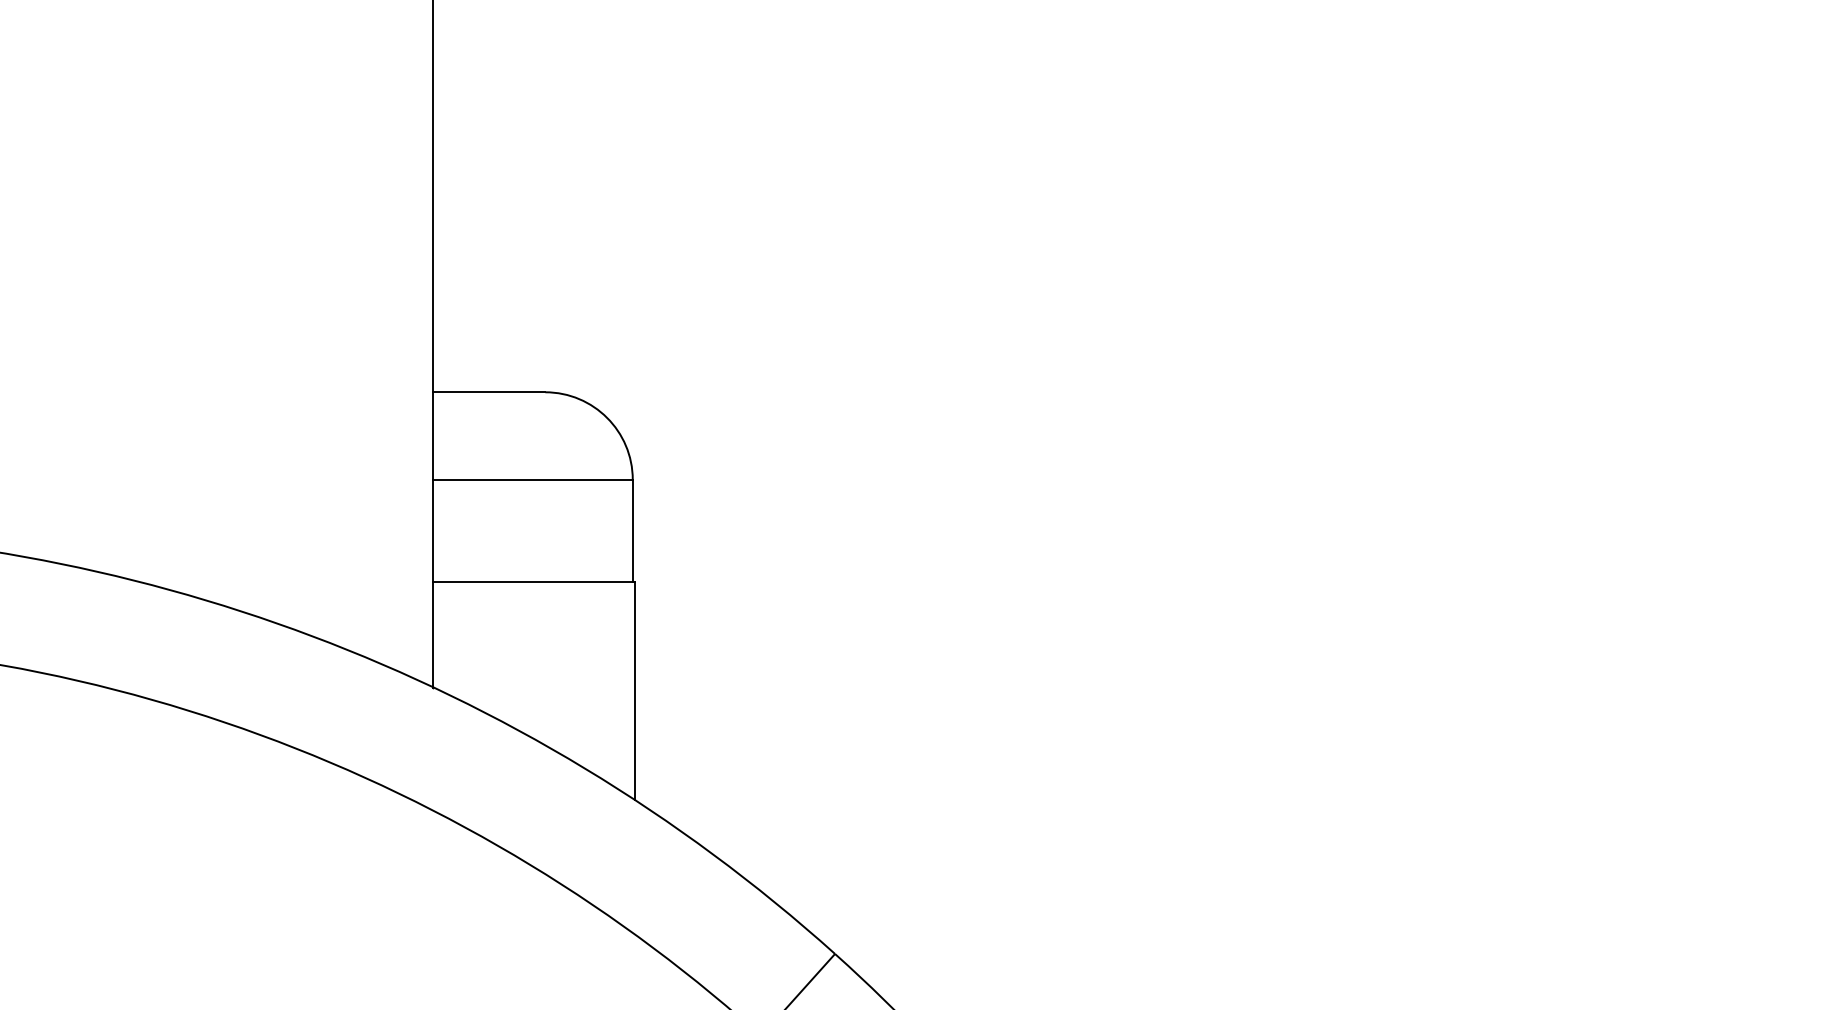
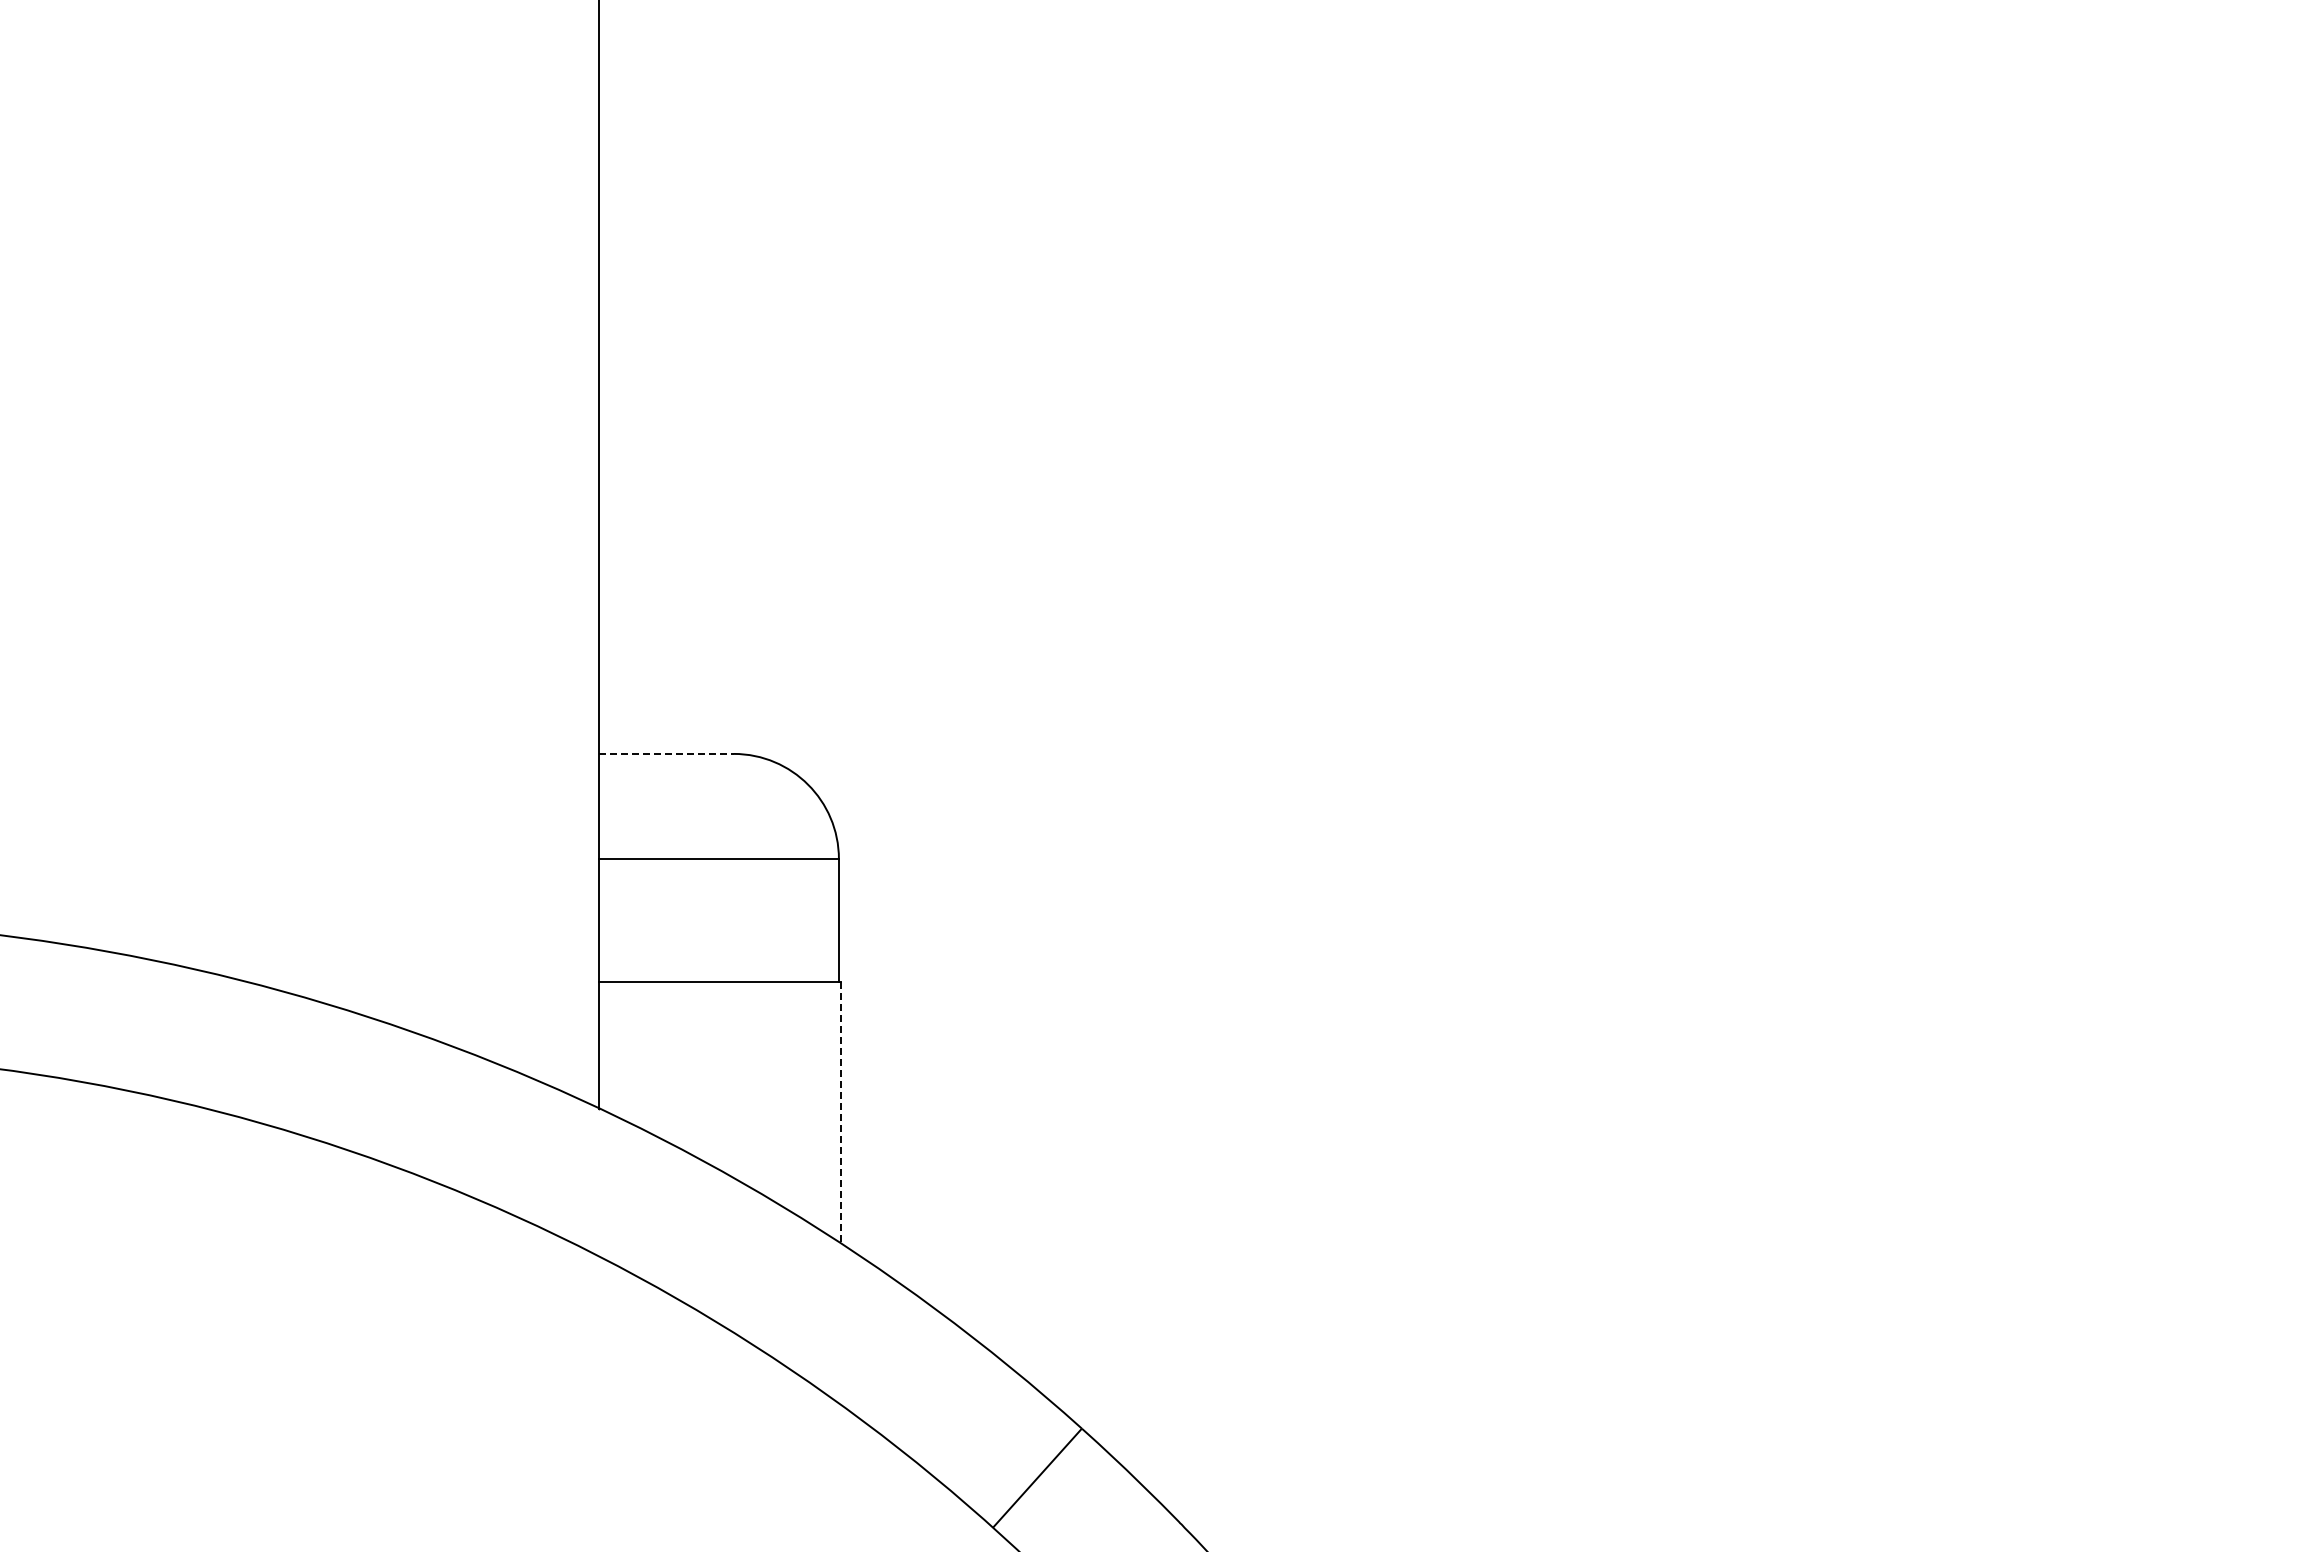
line: (489, 391) -> (666, 753), solid -> dashed
line: (634, 690) -> (841, 1112), solid -> dashed

